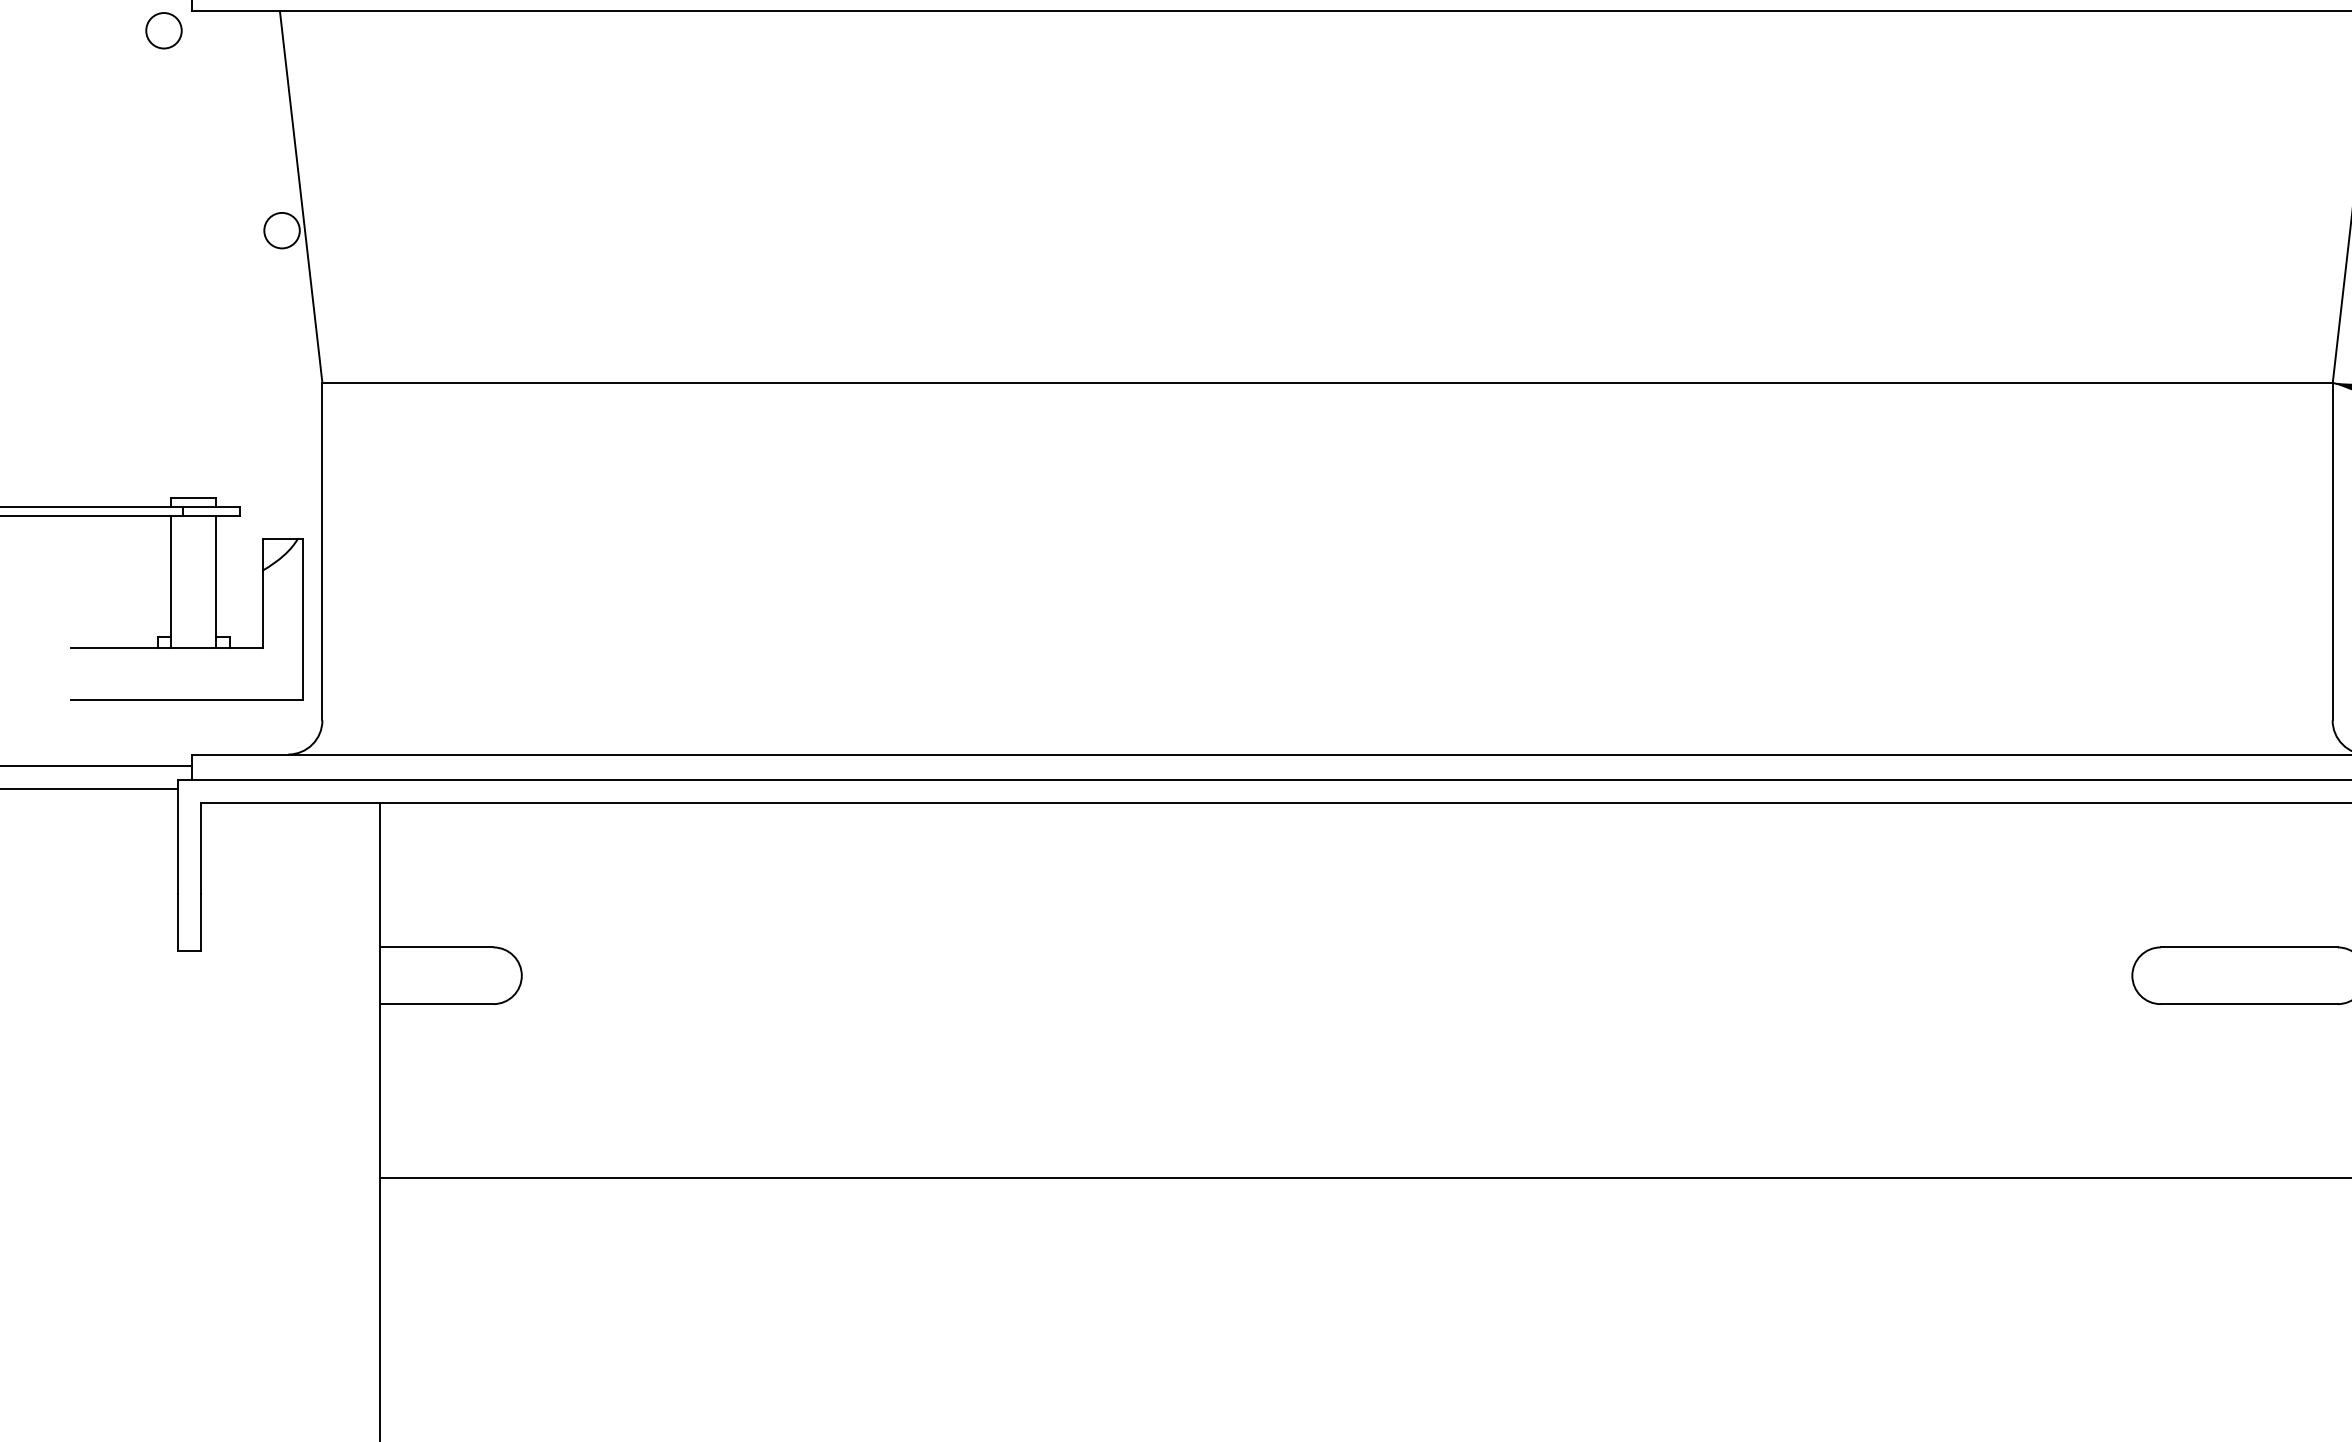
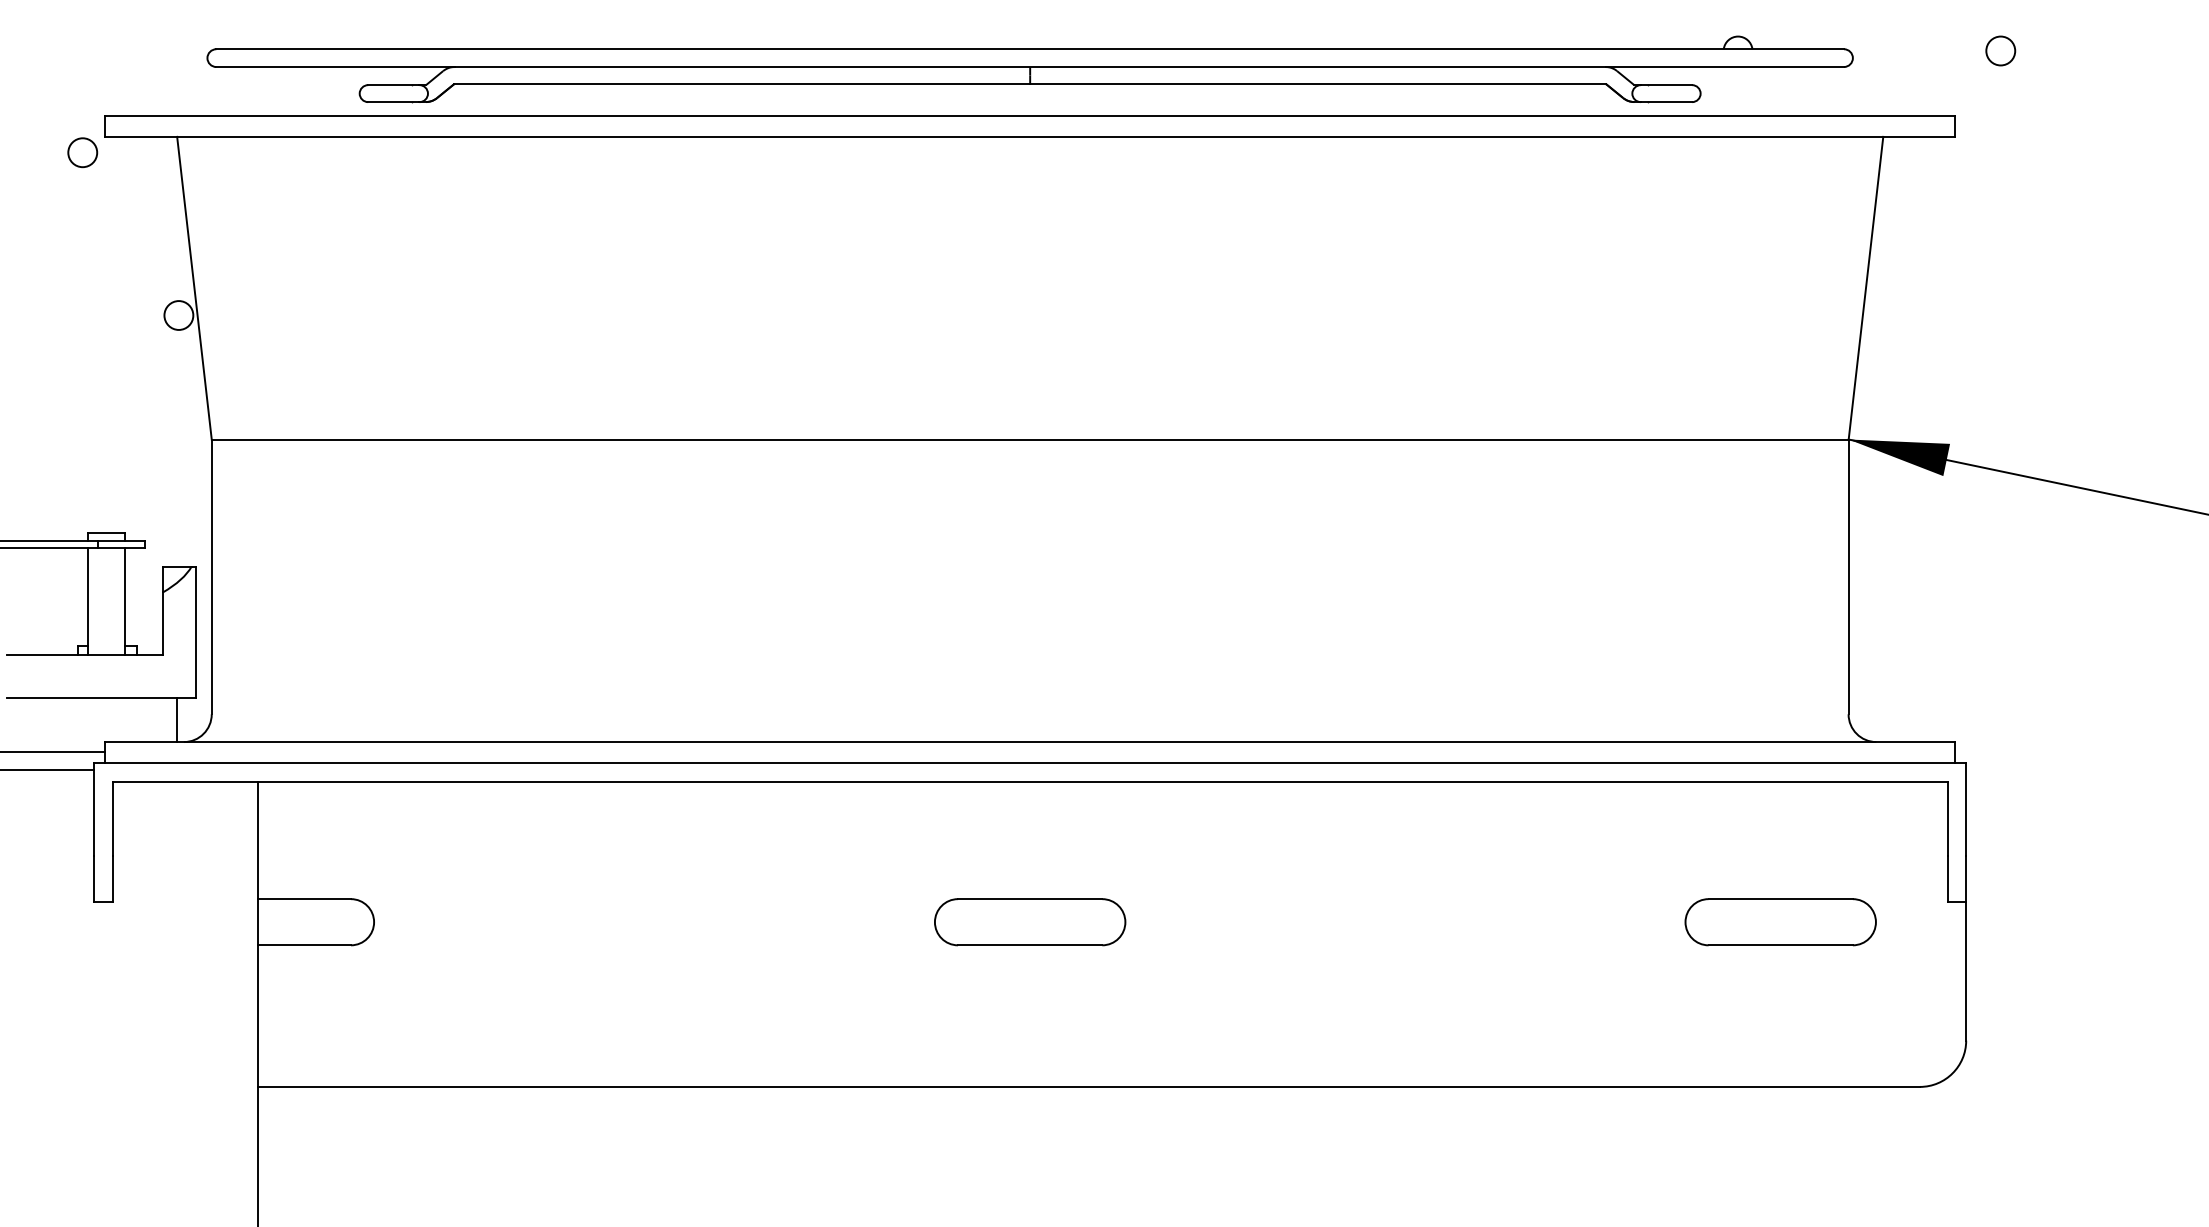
line: (279, 726) -> (176, 719), added
part: (1327, 976) -> (1030, 922), added

